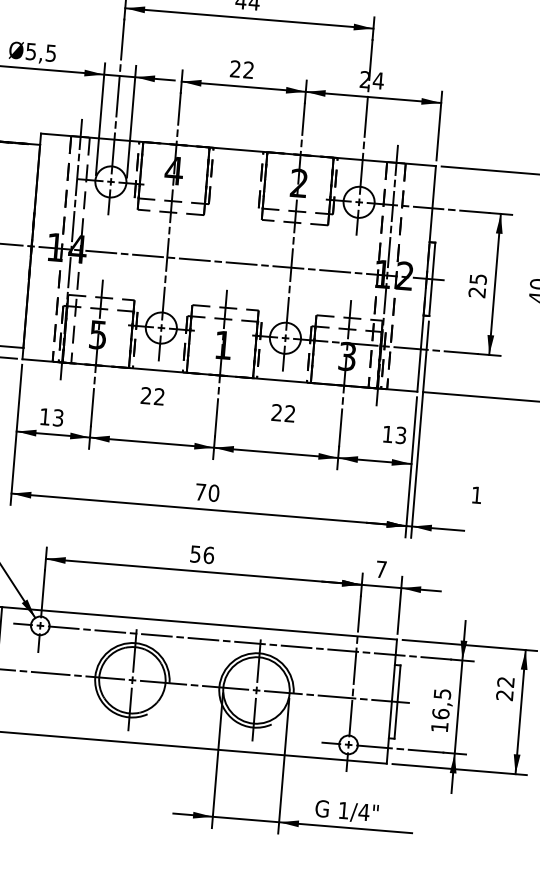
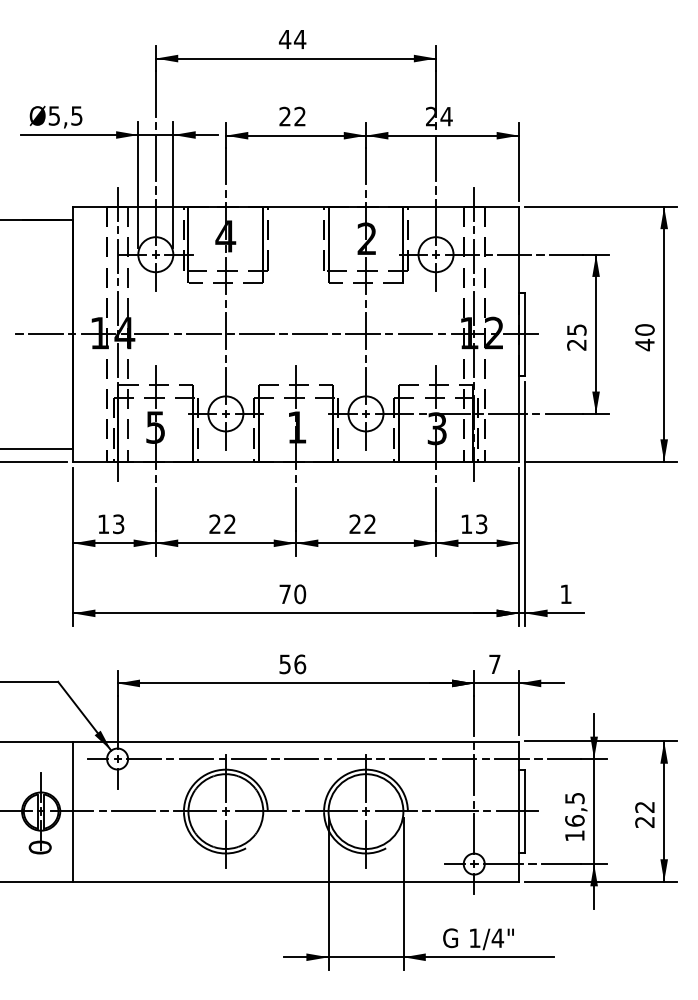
text: (152, 395) -> (222, 523), moved
text: (283, 412) -> (362, 523), moved
text: (394, 435) -> (474, 524), moved
text: (477, 494) -> (566, 593), moved
text: (505, 688) -> (644, 814), moved

